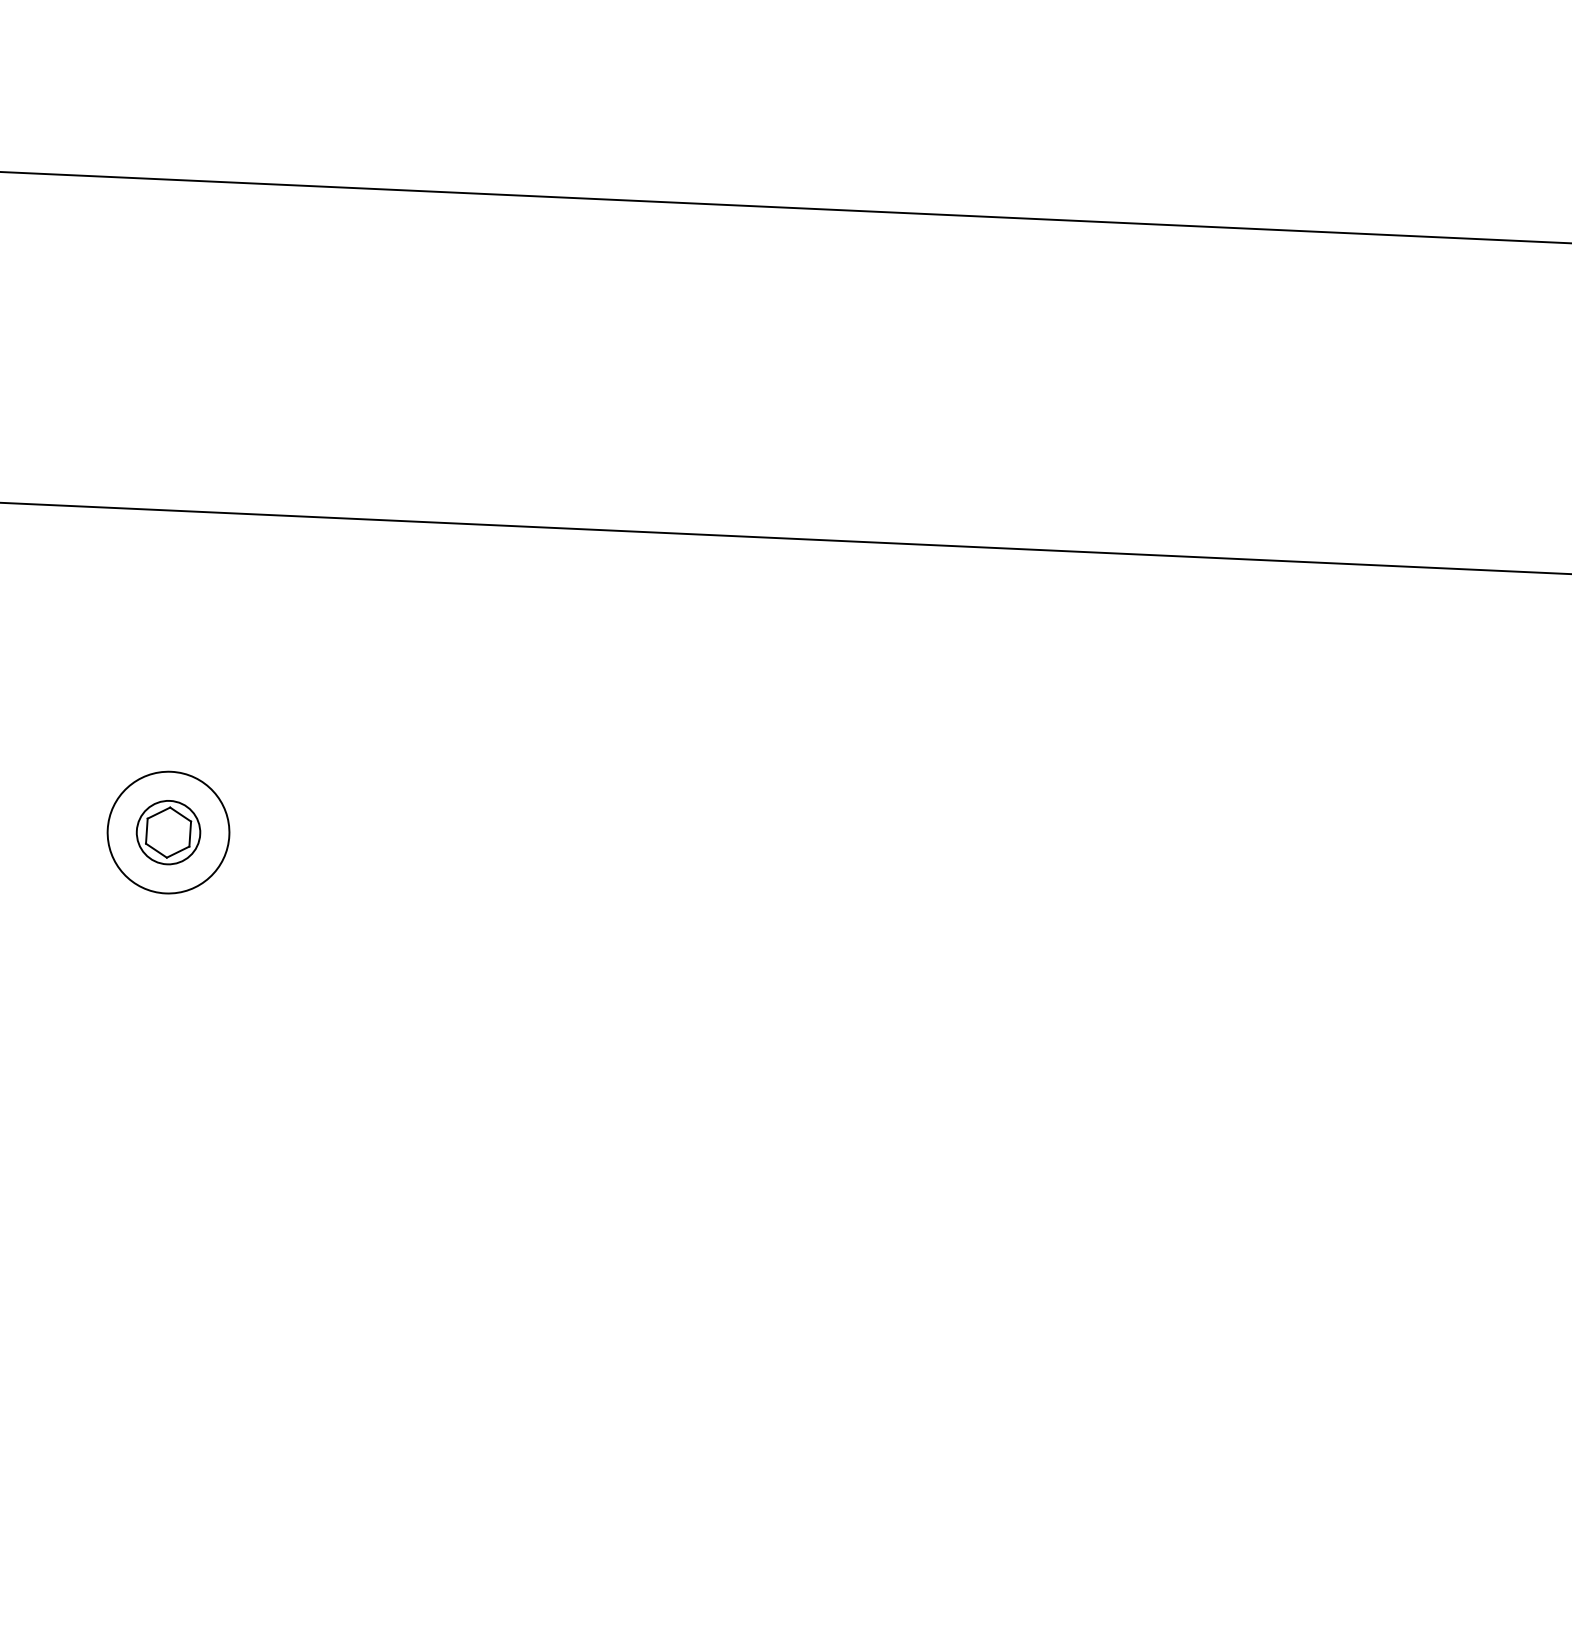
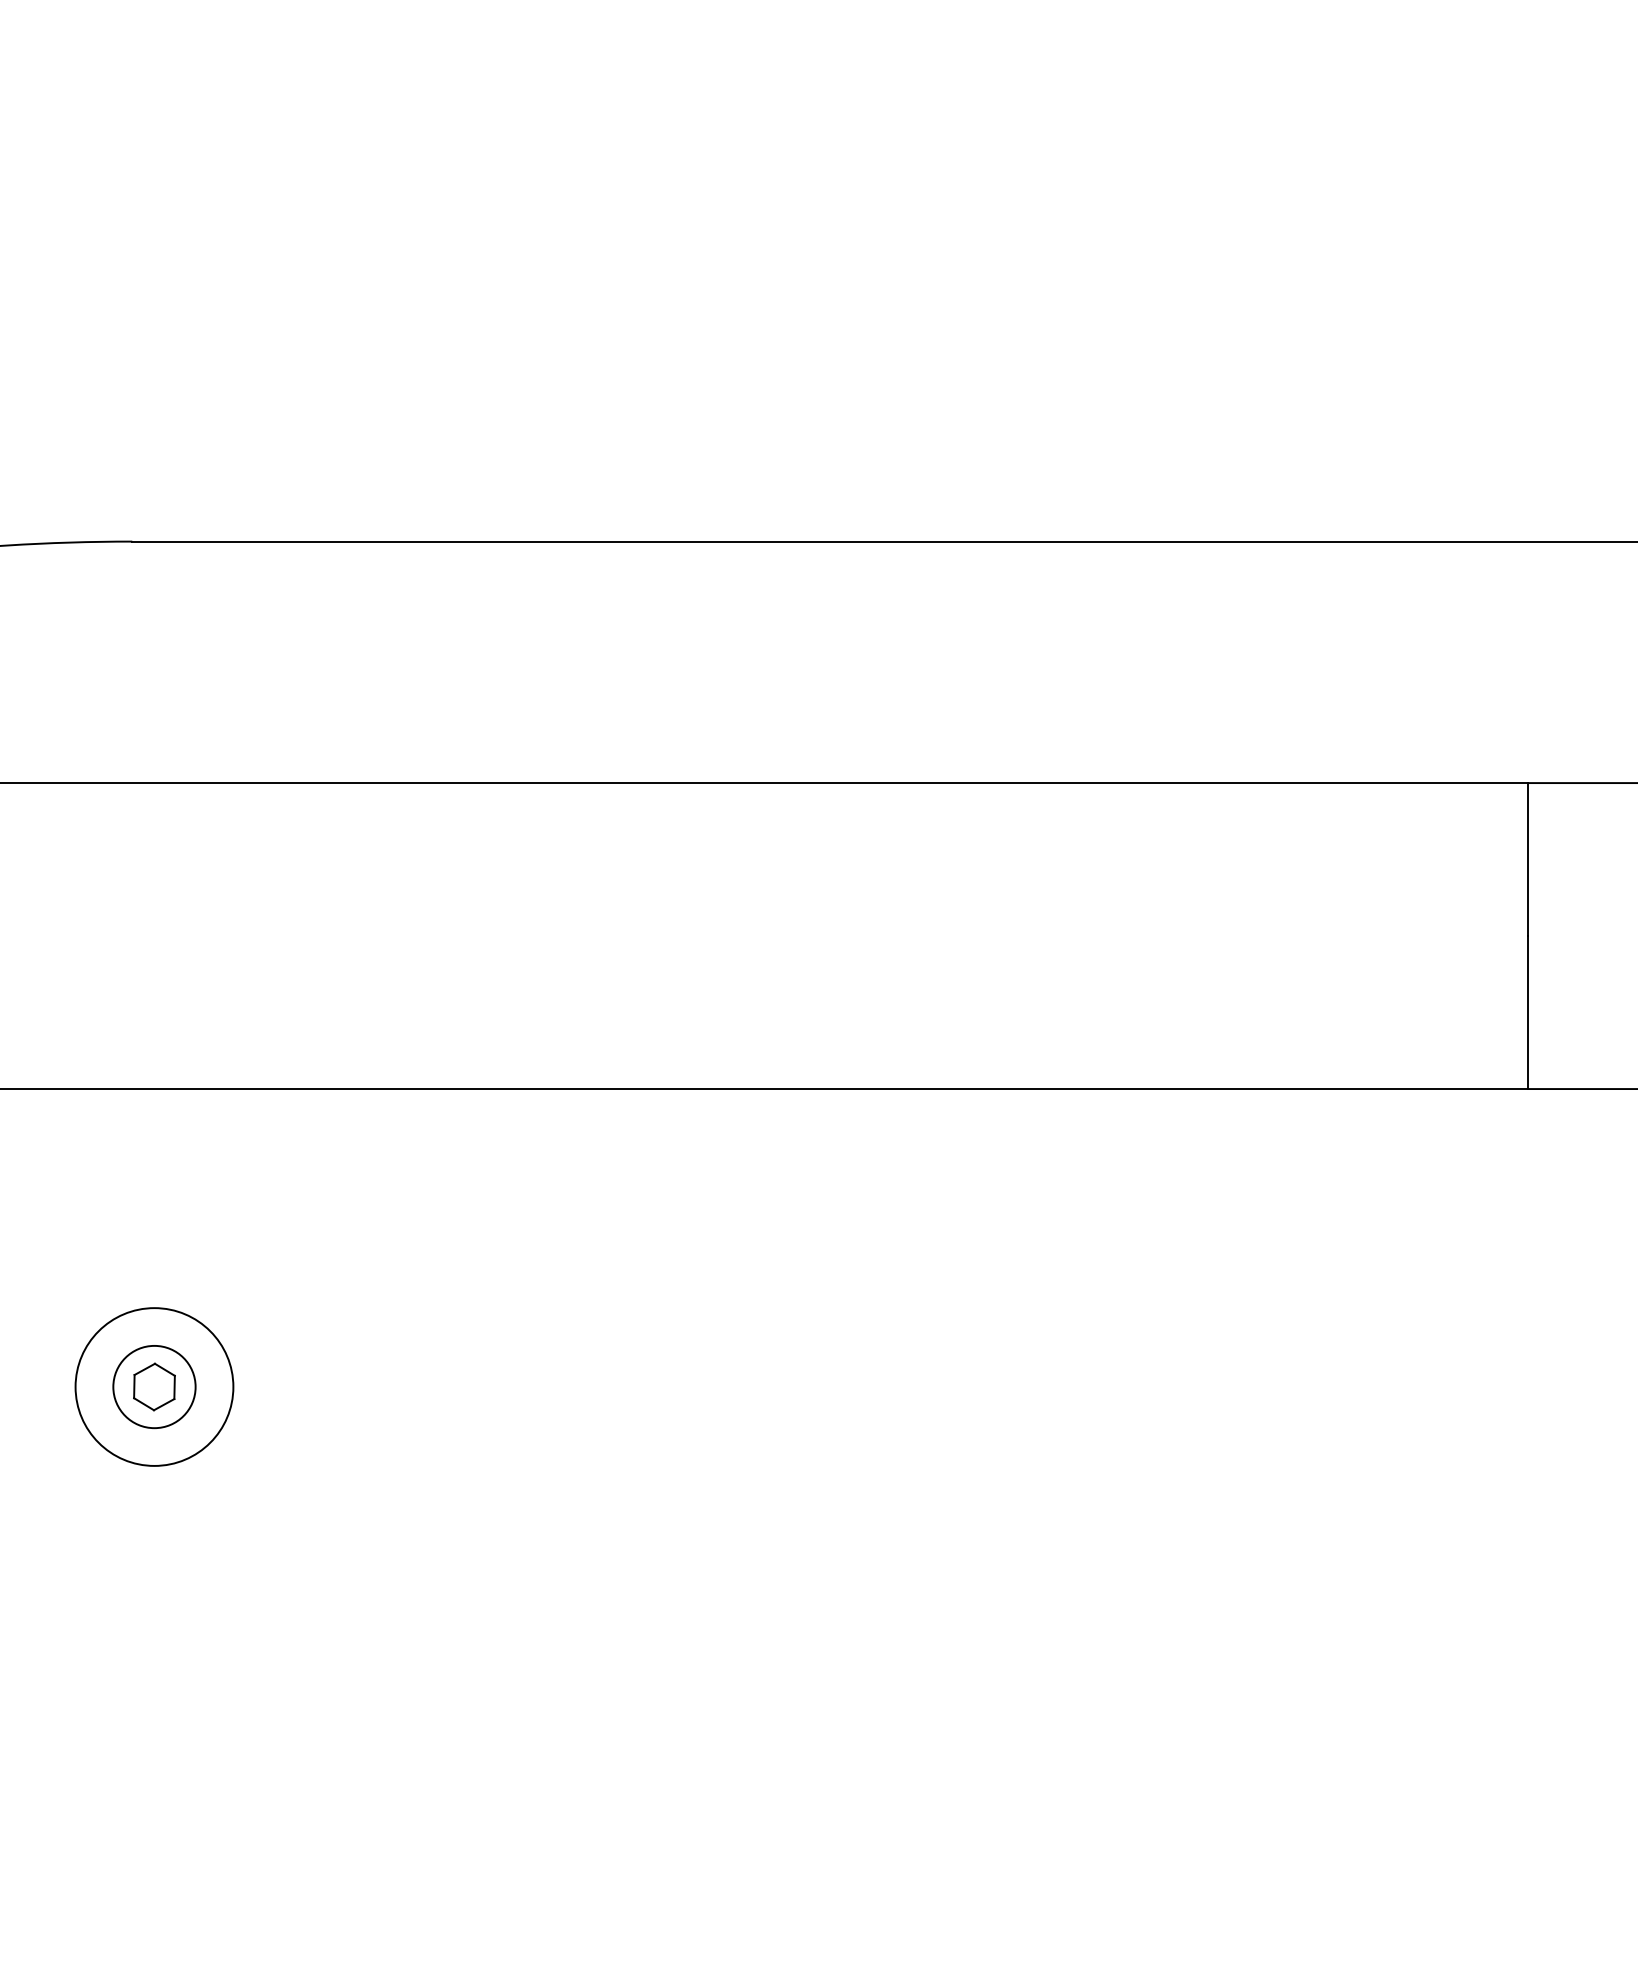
circle: (168, 832) -> (154, 1386), size x1.4
circle: (168, 832) -> (154, 1386), size x1.4

